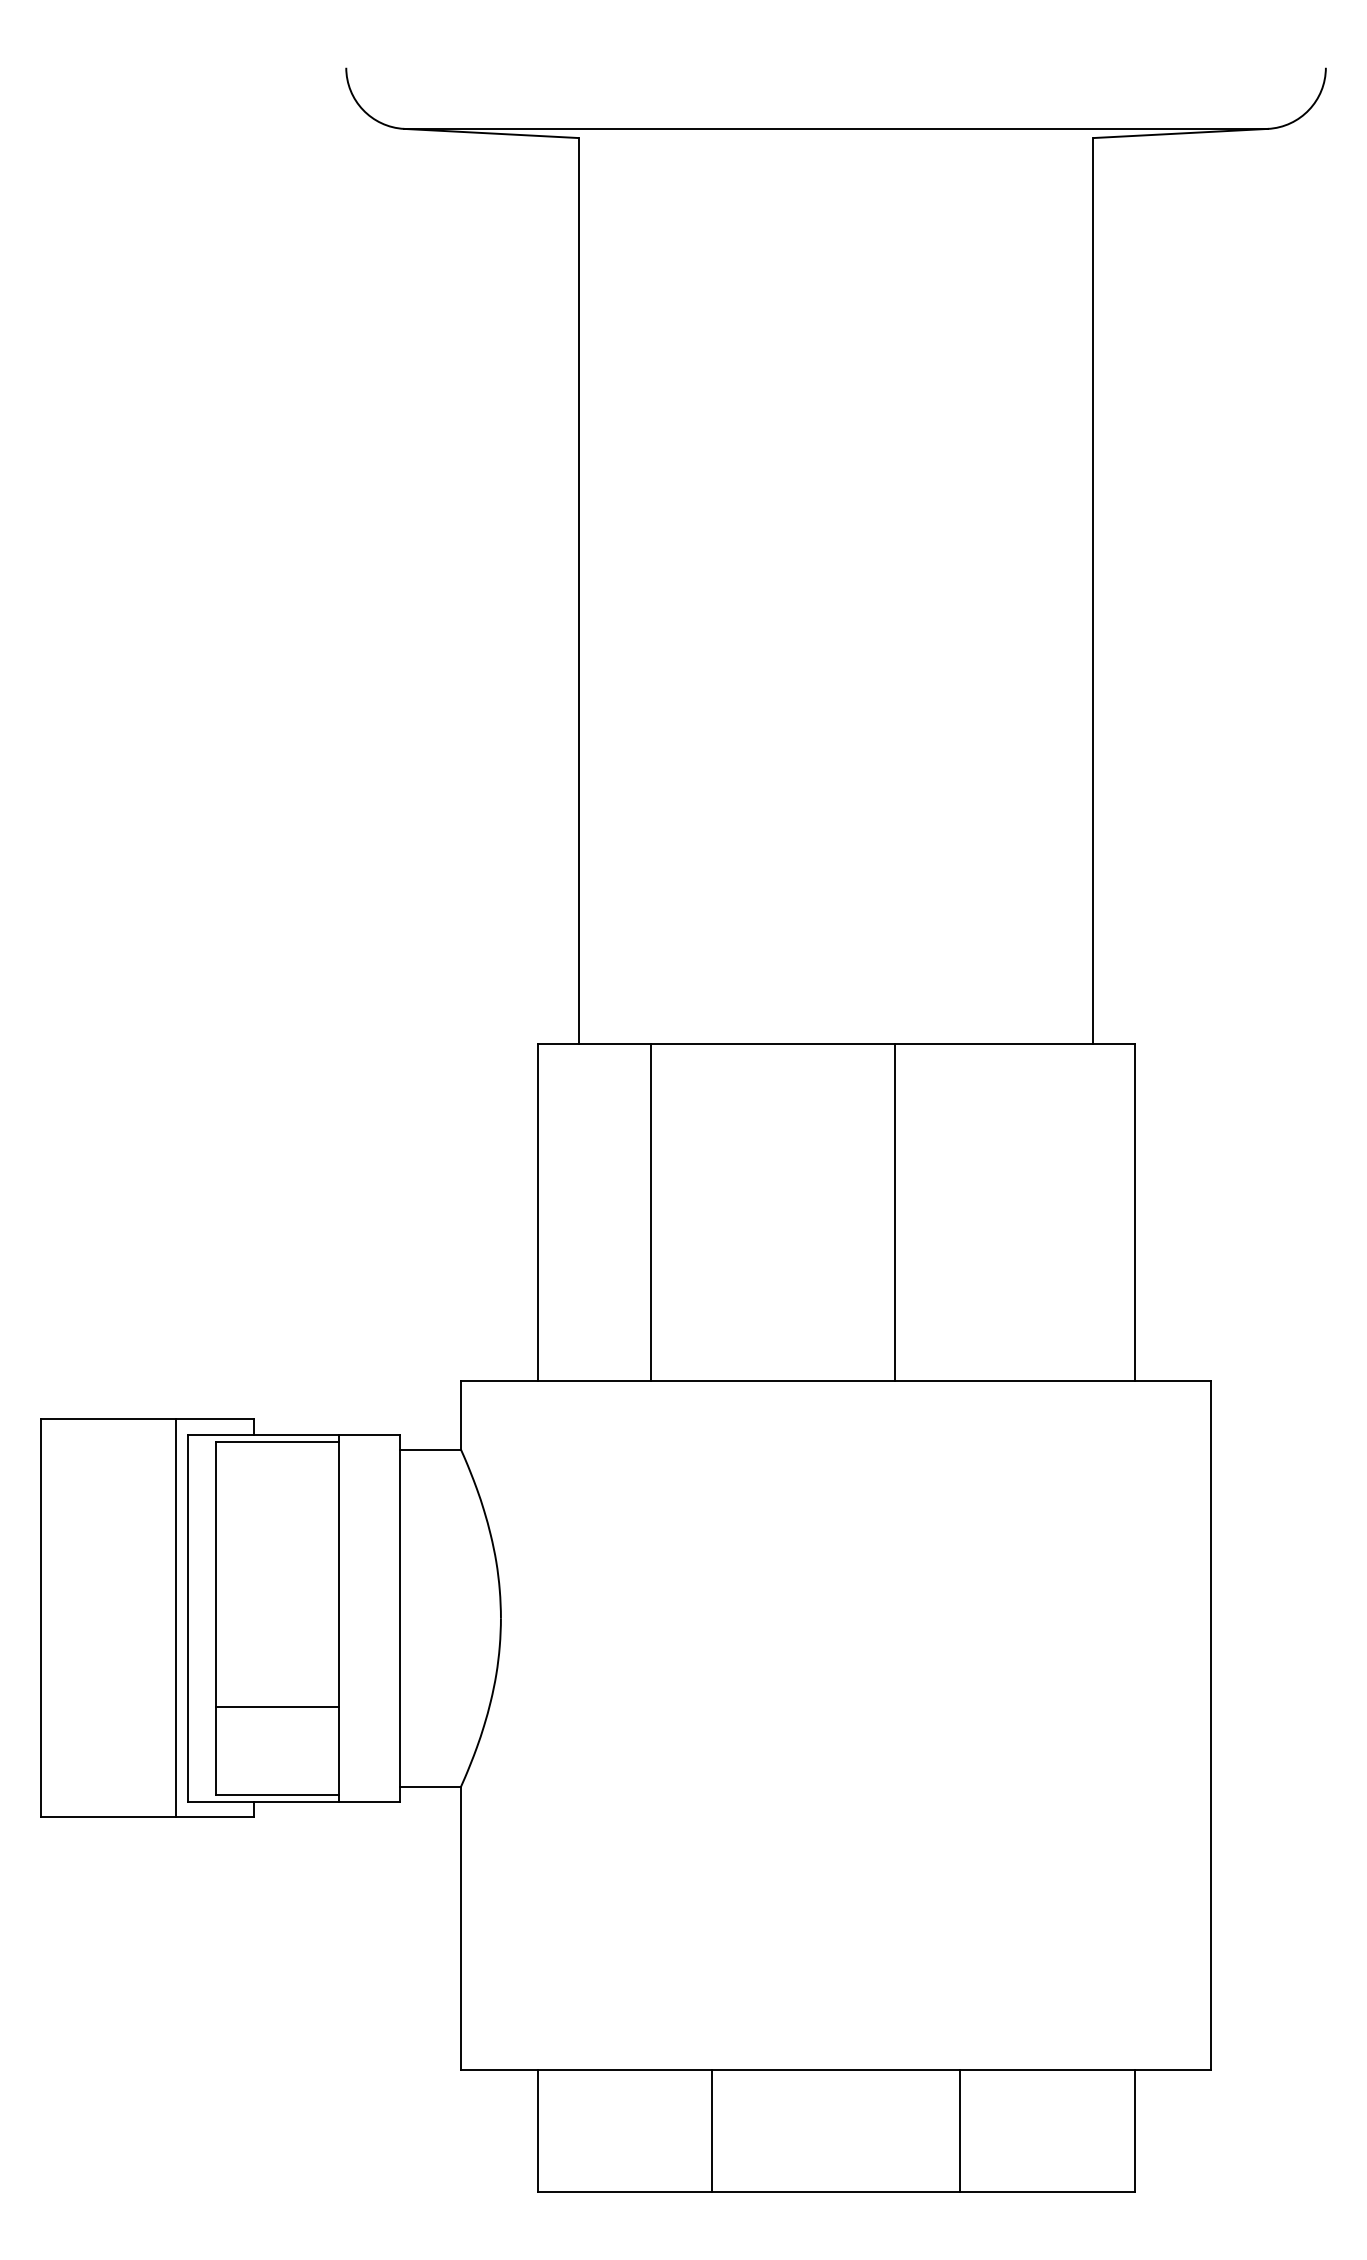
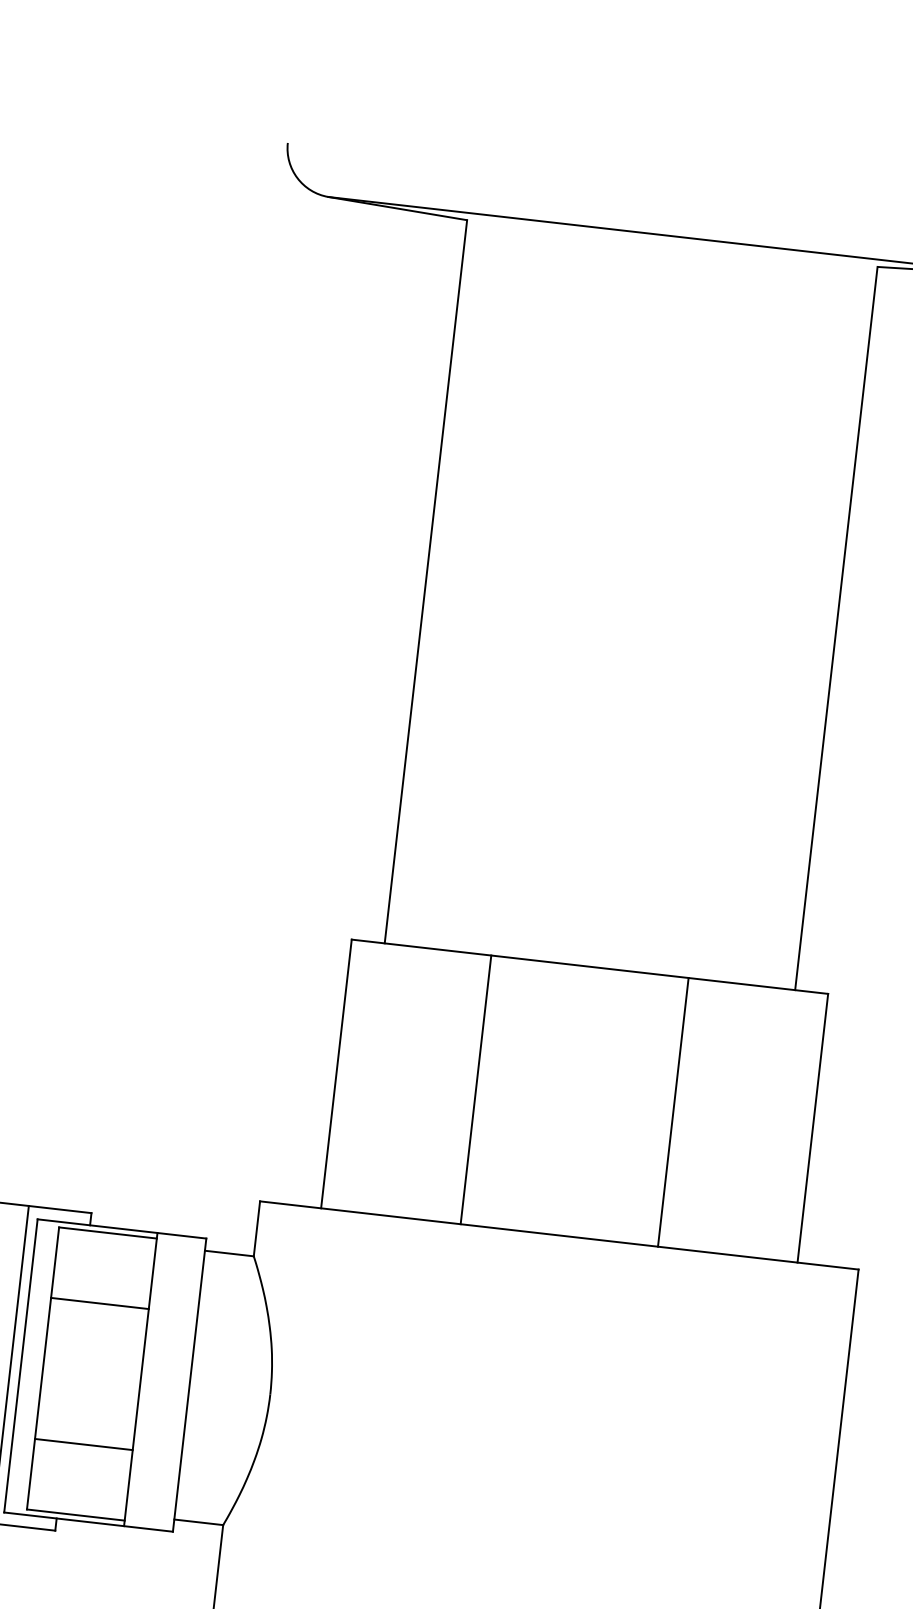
line: (651, 1212) -> (476, 1089), moved
line: (894, 1212) -> (673, 1112), moved
line: (277, 1529) -> (100, 1303), added

